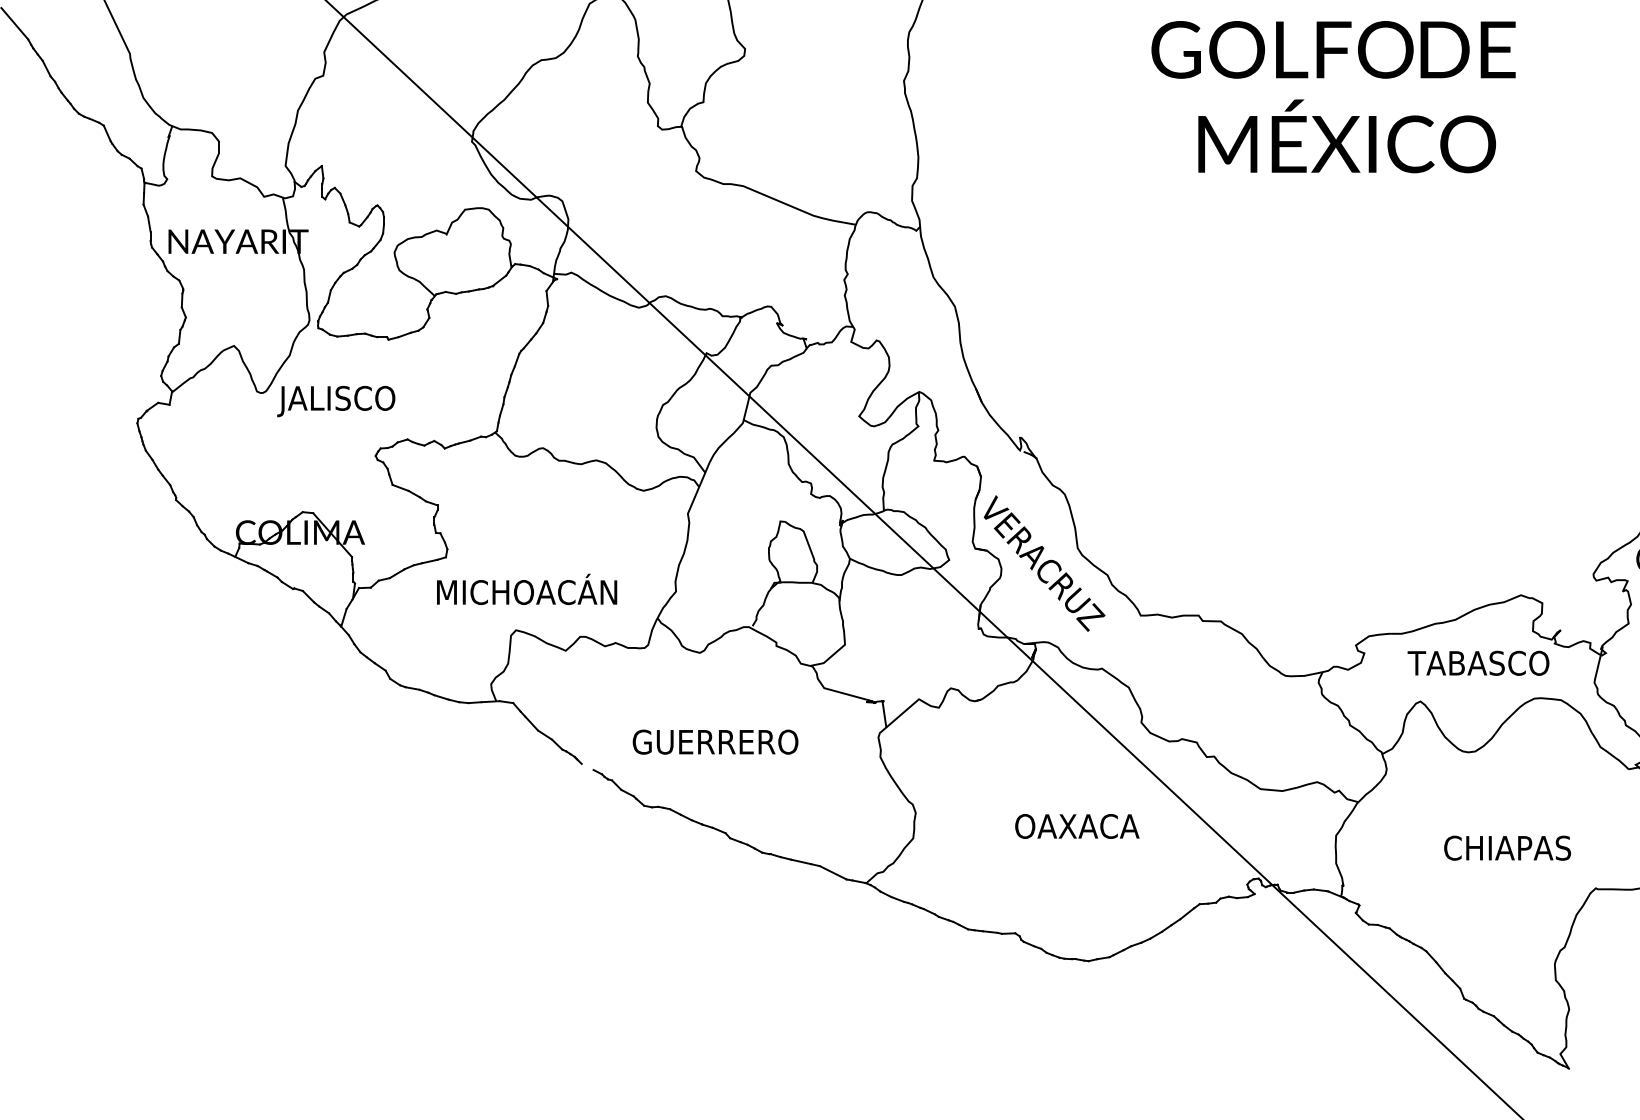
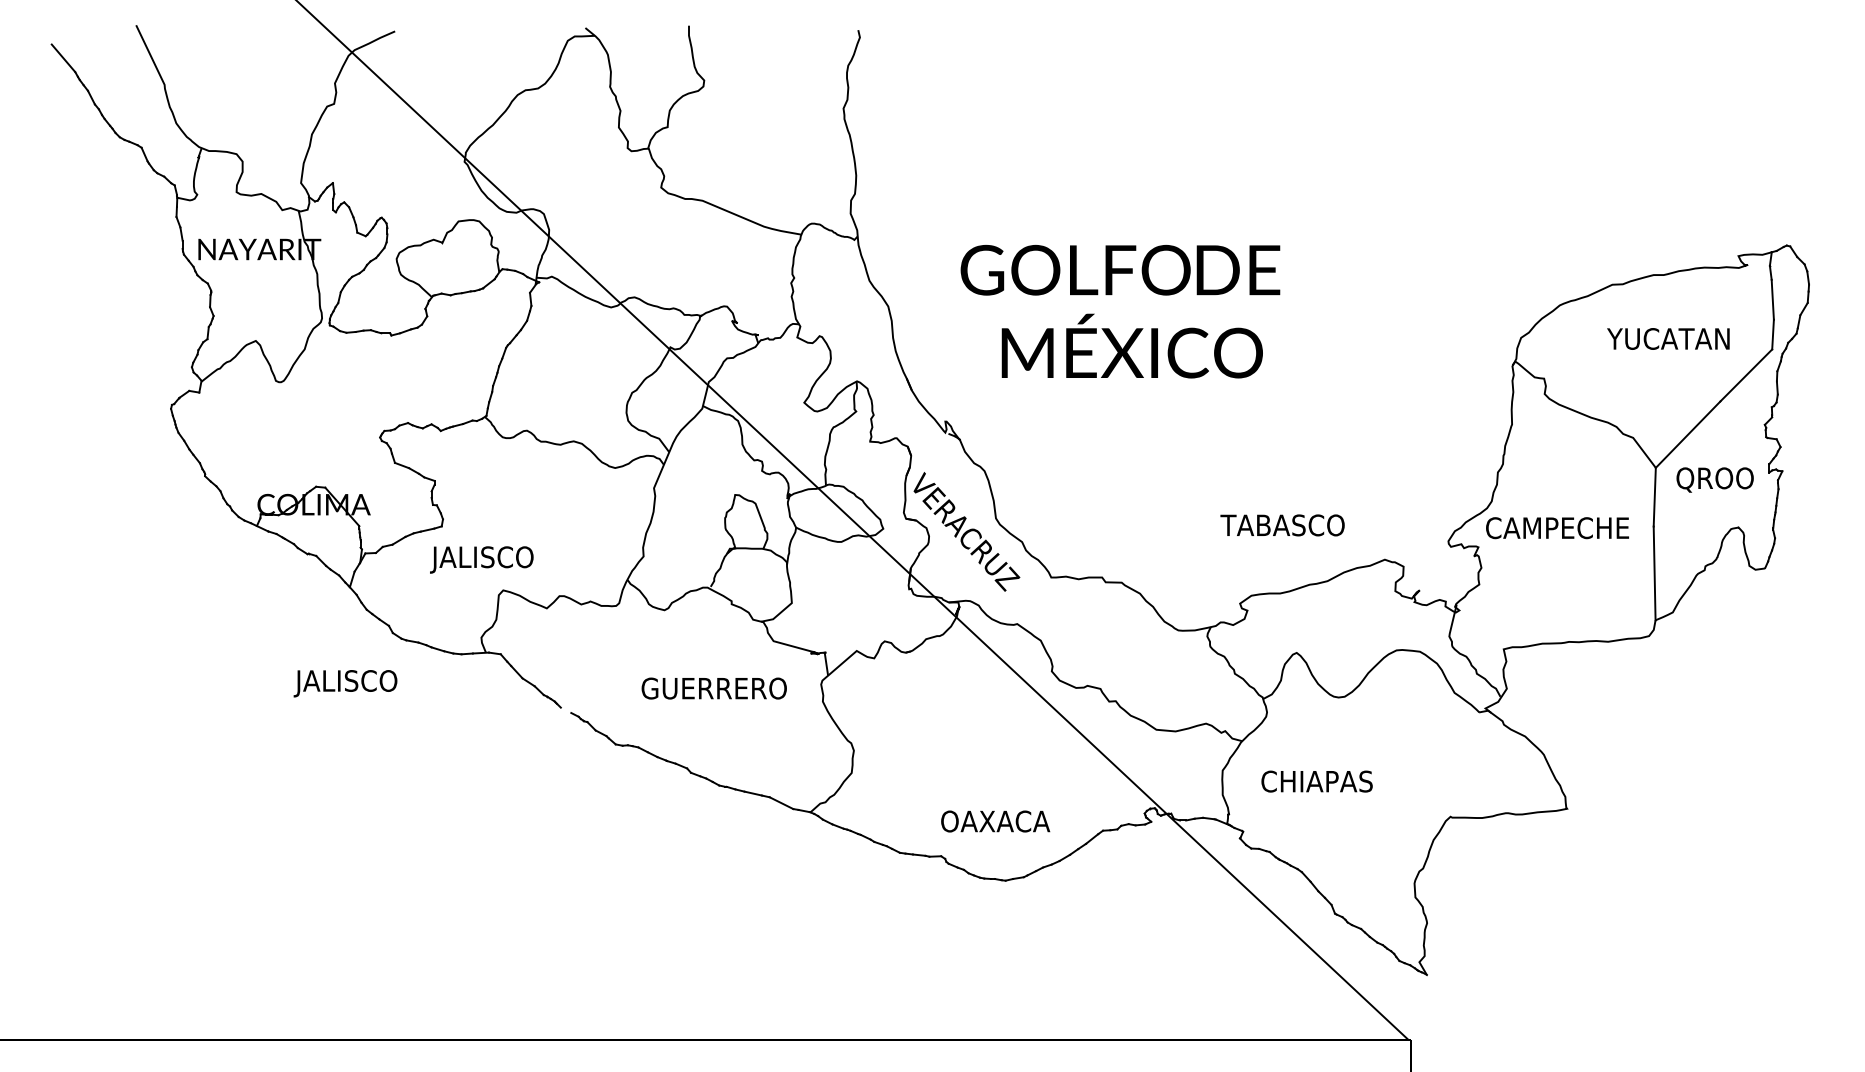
text: (1333, 96) -> (1120, 311), moved
text: (336, 401) -> (345, 683), moved
text: (524, 591) -> (510, 556), MICHOACÁN -> JALISCO
text: (1478, 663) -> (1282, 525), moved
text: (714, 742) -> (713, 688), moved
text: (1077, 826) -> (995, 821), moved
text: (1506, 848) -> (1316, 781), moved

